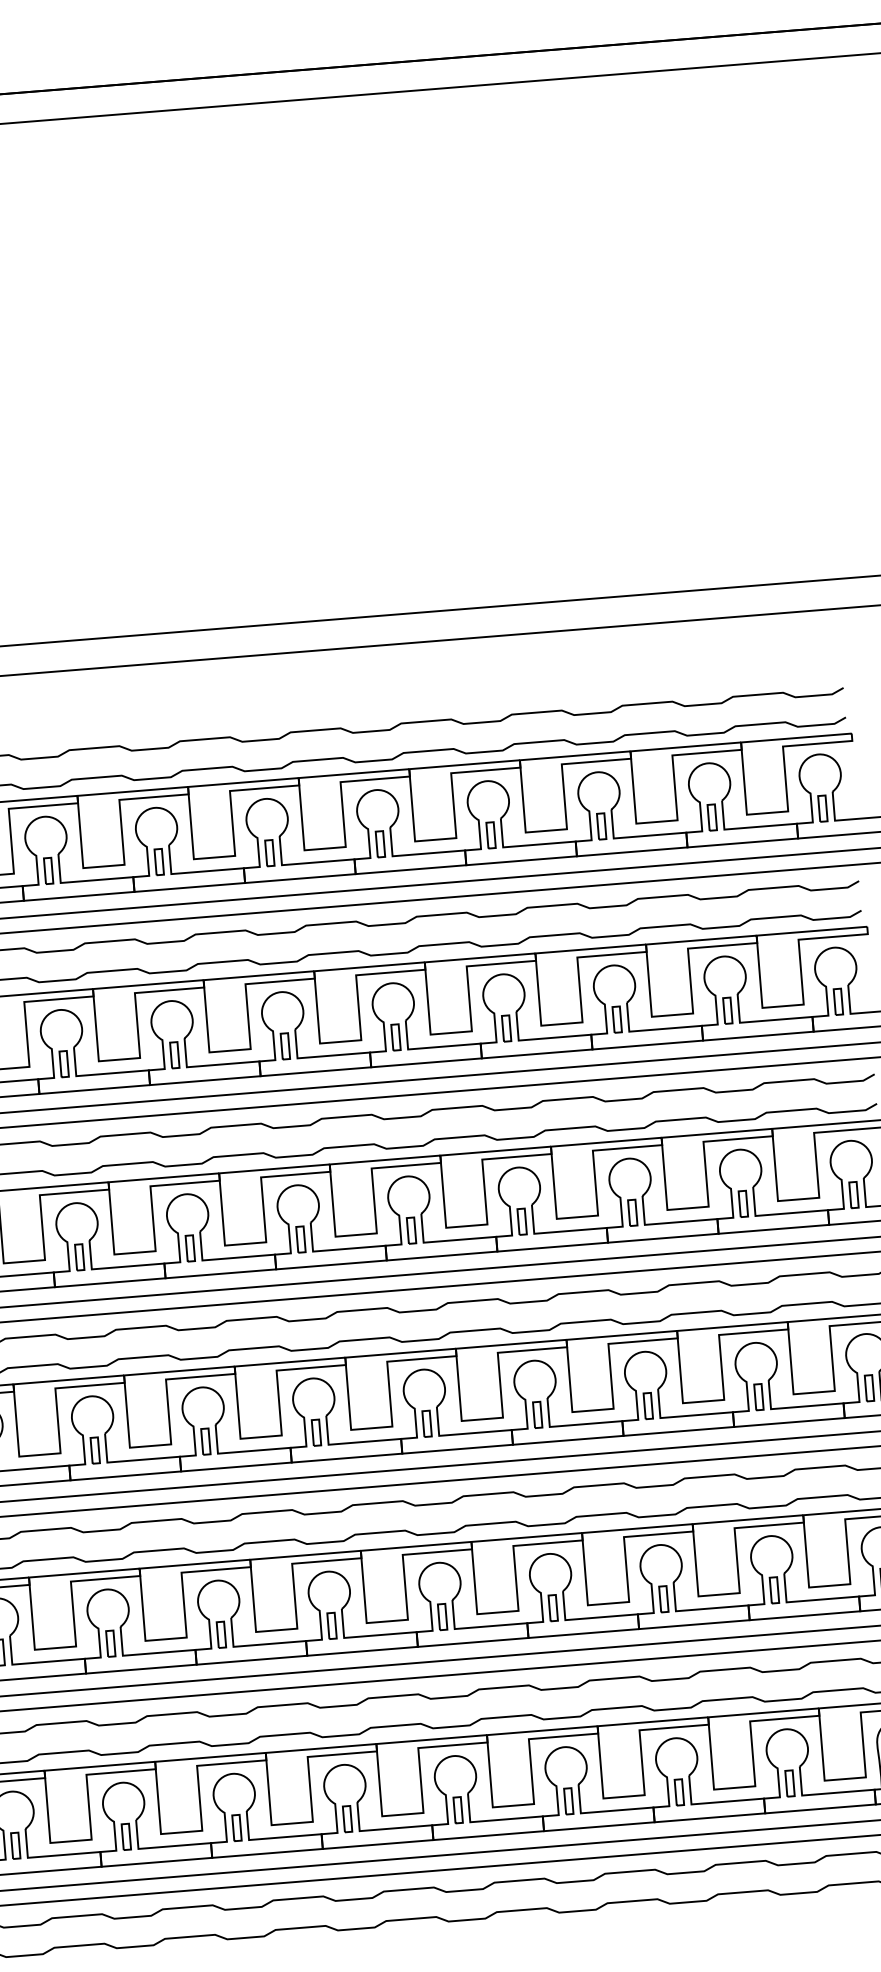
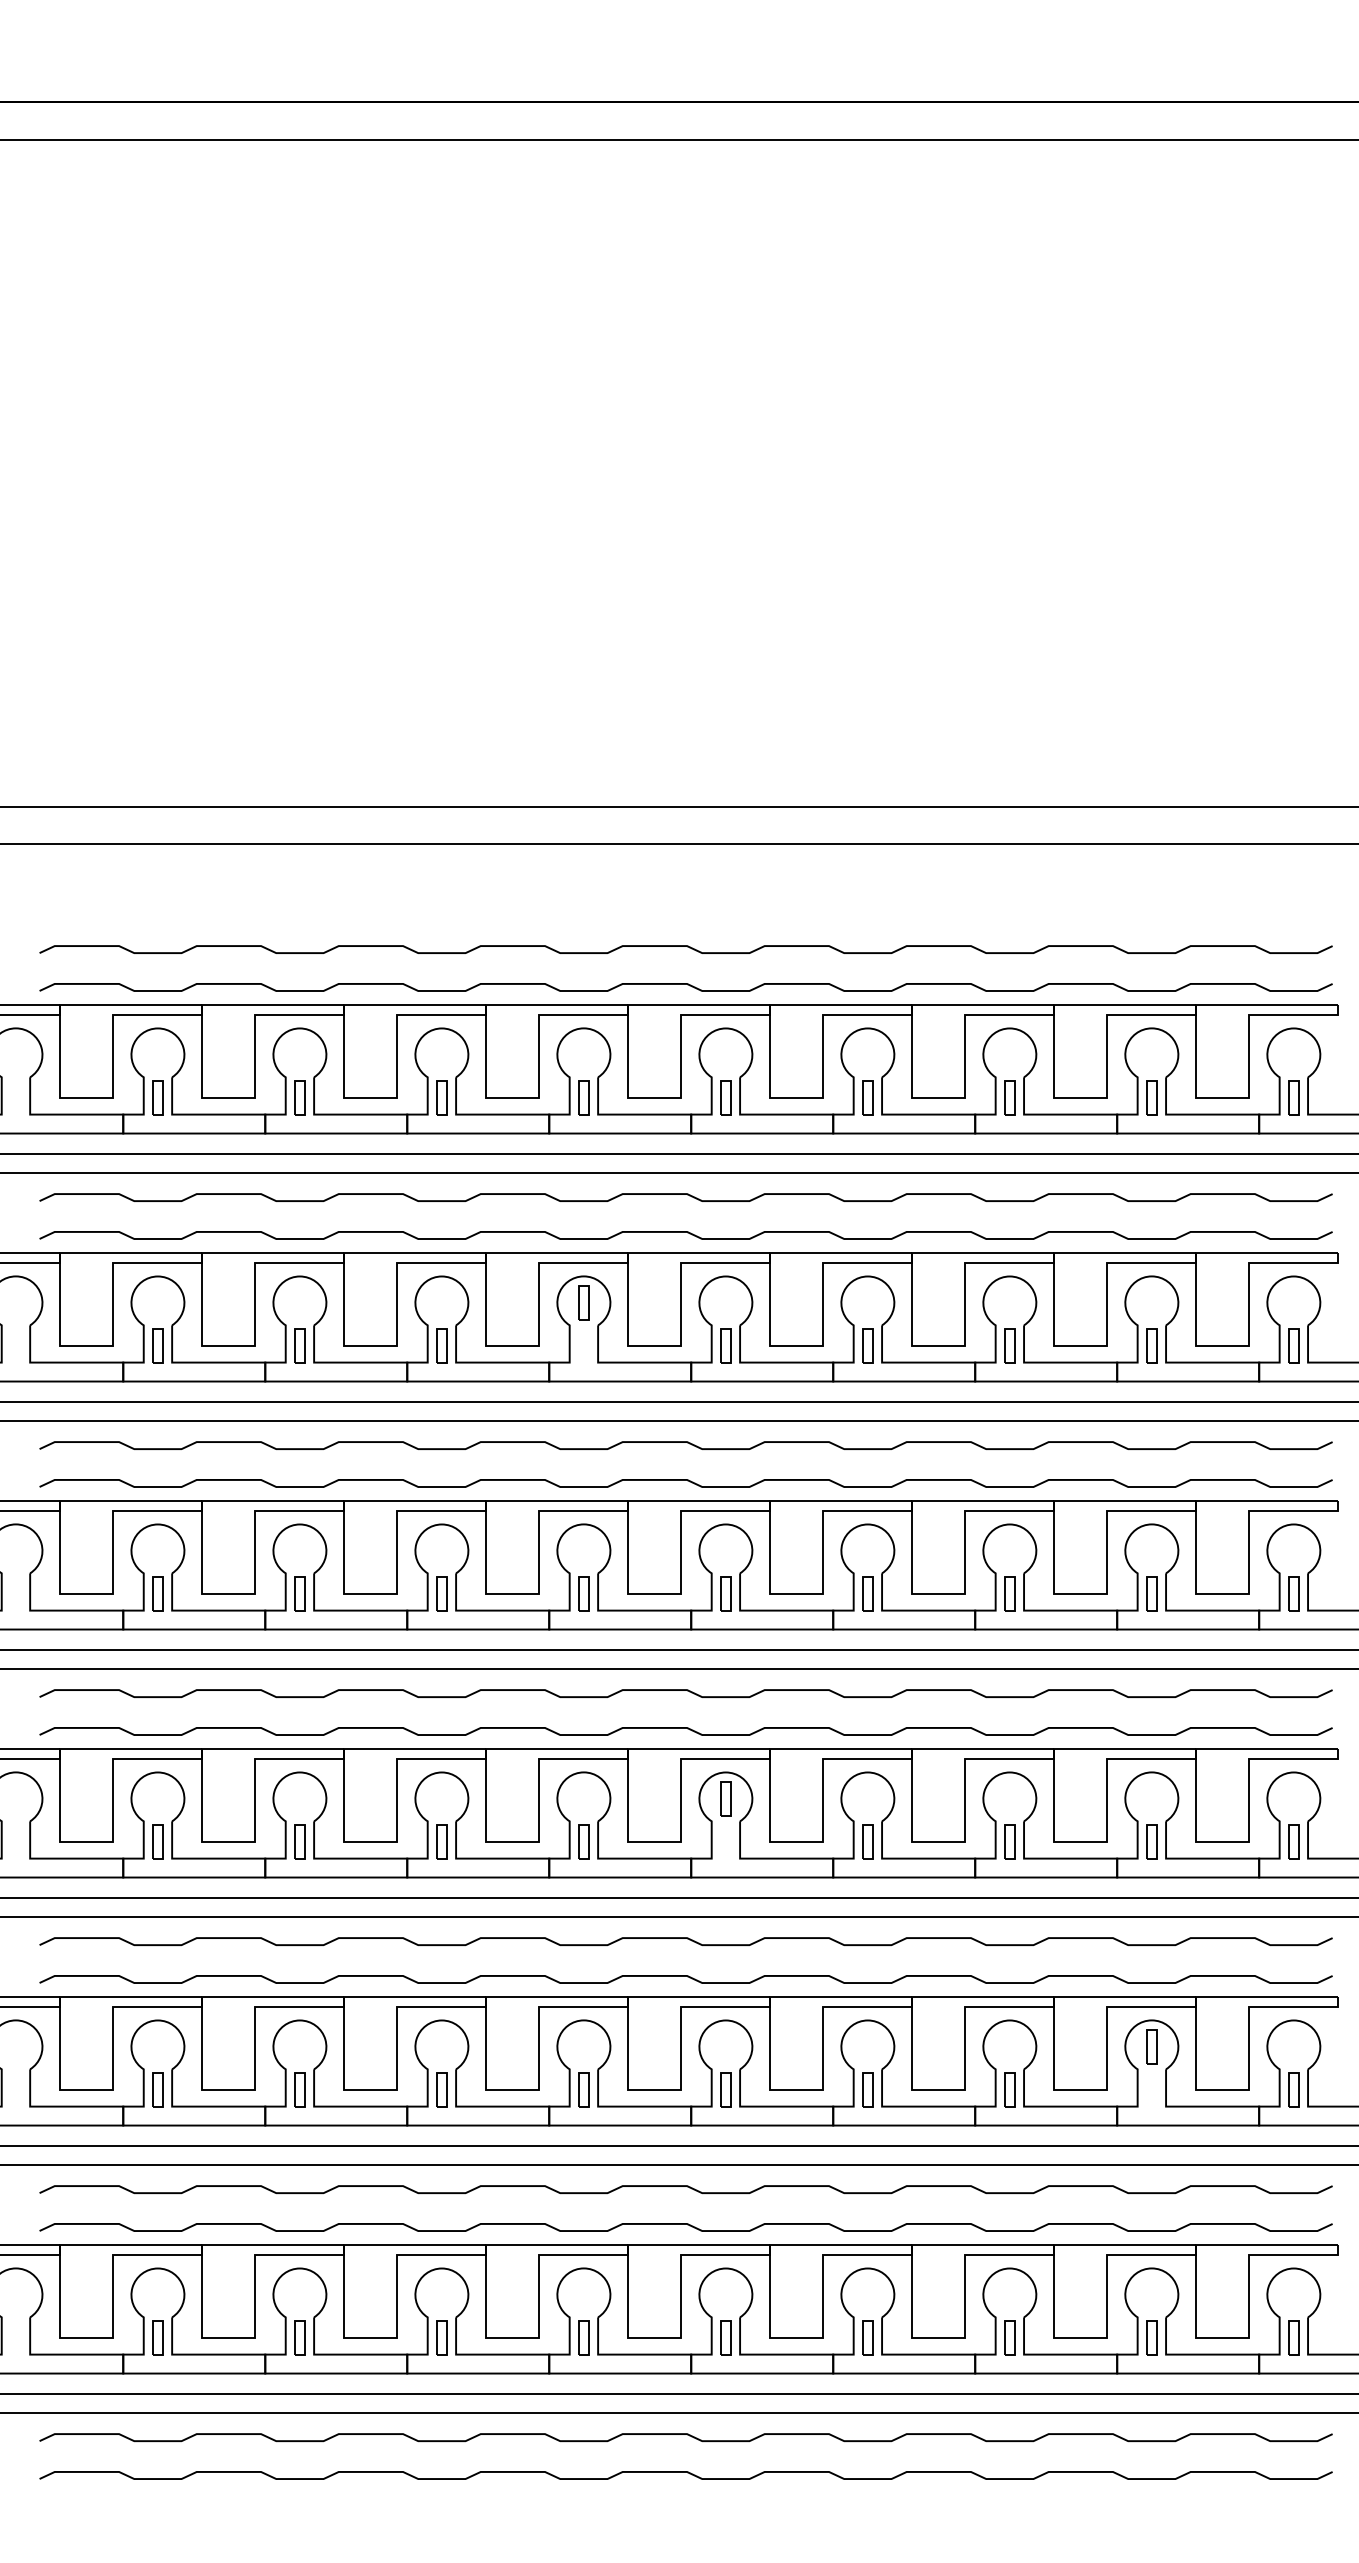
part: (285, 1045) -> (583, 1302), moved
part: (426, 1423) -> (725, 1798), moved
part: (774, 1589) -> (1151, 2046), moved

